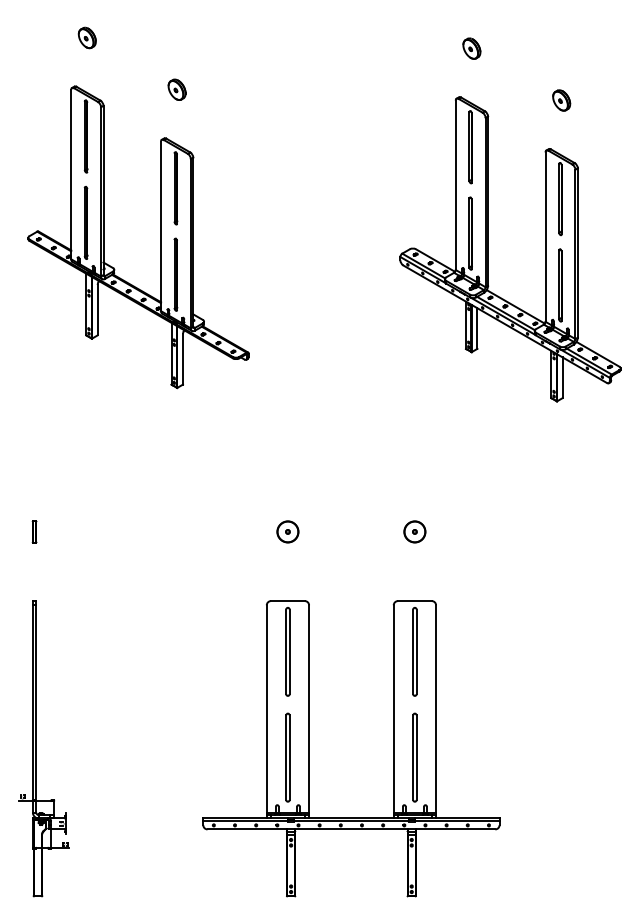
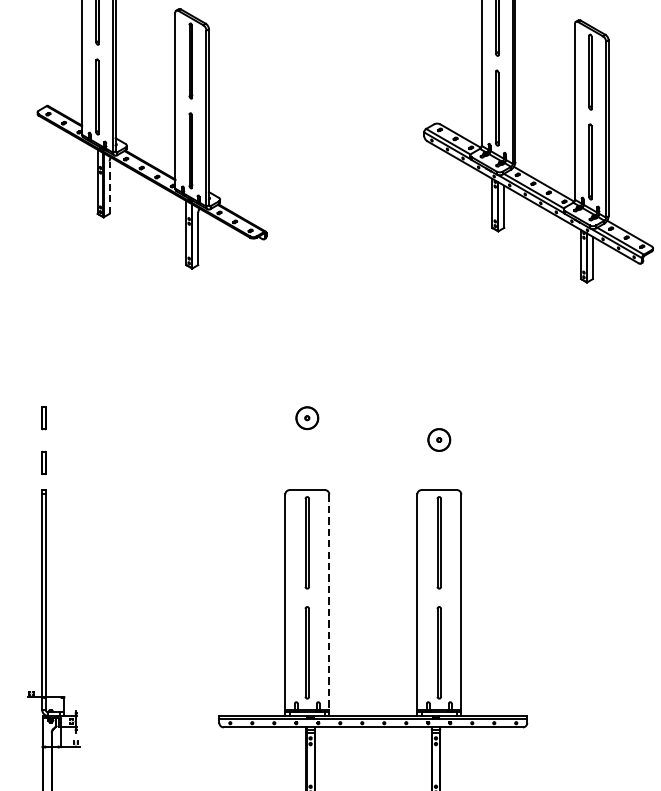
line: (97, 309) -> (109, 186), solid -> dashed
part: (414, 531) -> (438, 439), moved
part: (34, 574) -> (43, 462), added
line: (309, 709) -> (329, 602), solid -> dashed

